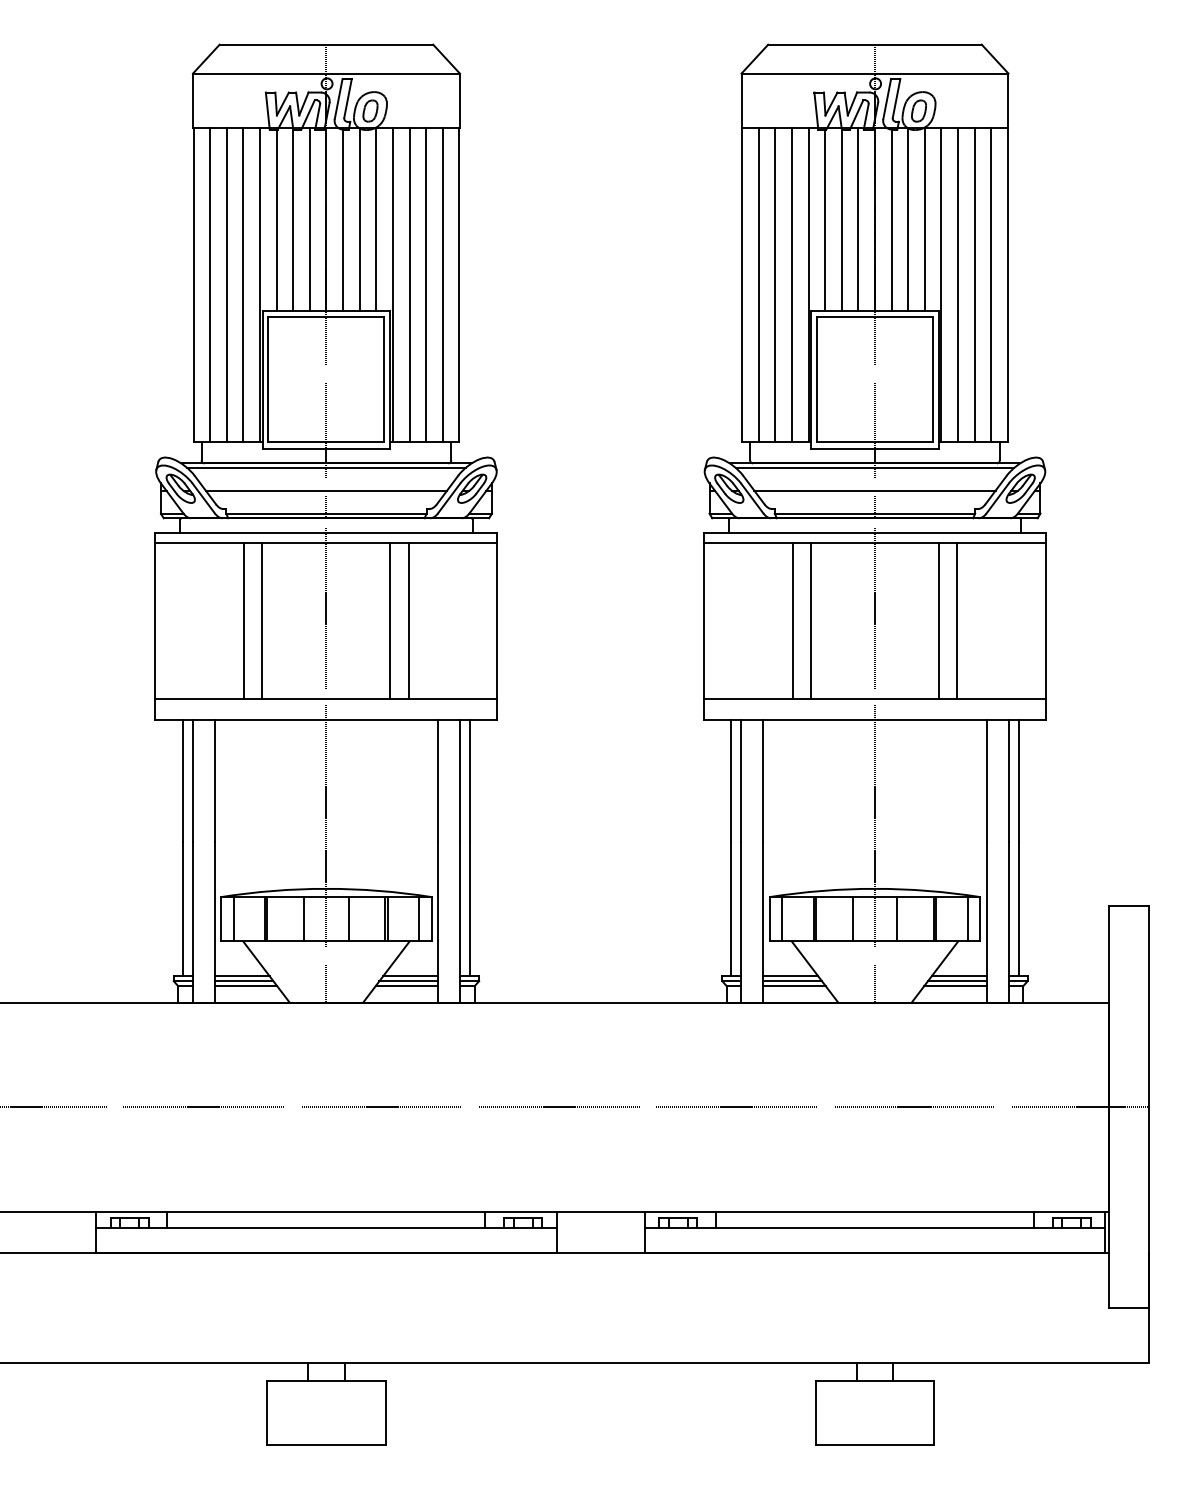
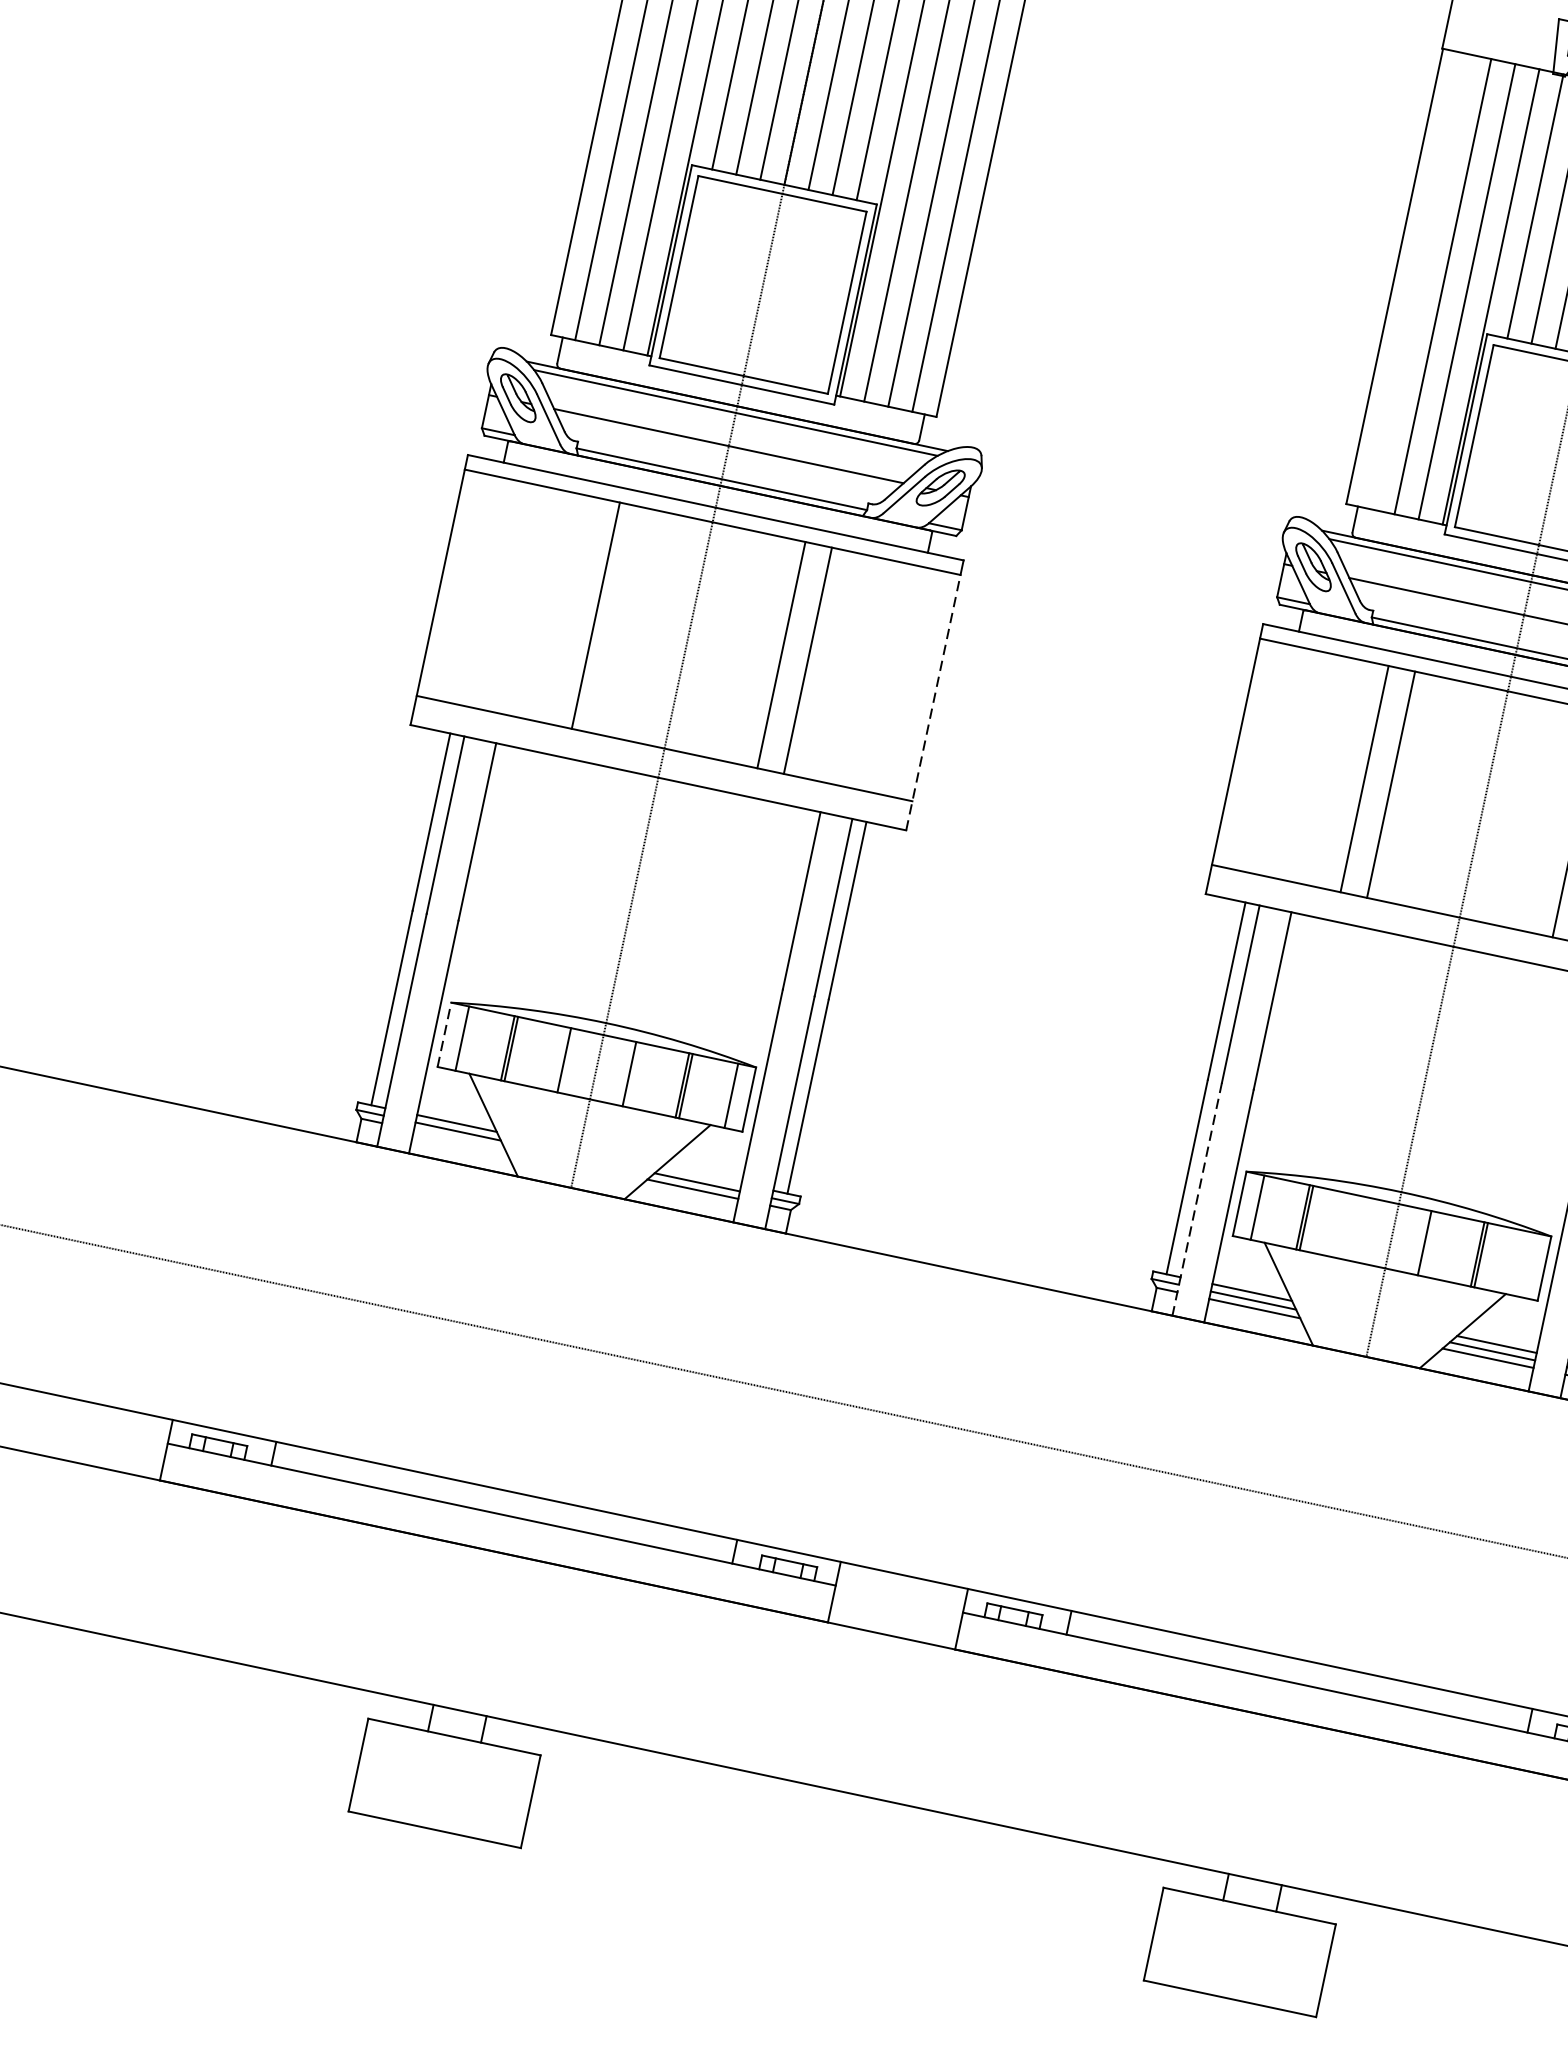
line: (758, 285) -> (1418, 281), removed
line: (244, 621) -> (569, 610), removed
line: (497, 630) -> (933, 701), solid -> dashed
line: (221, 918) -> (444, 1033), solid -> dashed
line: (852, 919) -> (1359, 1229), removed
line: (967, 919) -> (1526, 1265), removed
line: (741, 922) -> (1197, 1199), solid -> dashed
line: (410, 976) -> (701, 1176), removed
line: (245, 986) -> (458, 1139), removed

